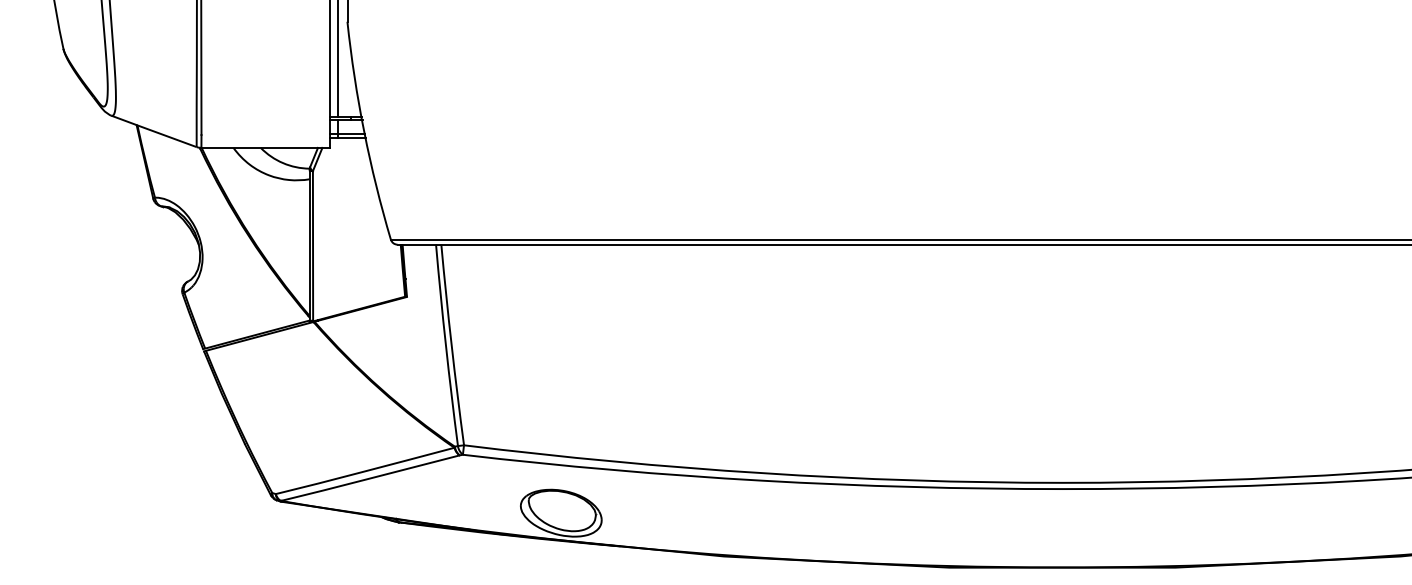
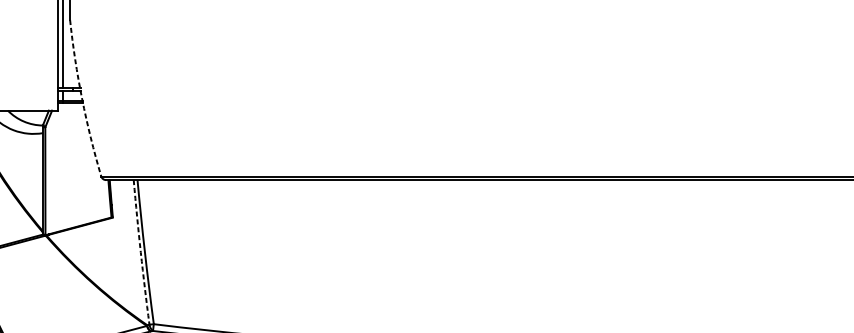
arc: (364, 131) -> (82, 98), solid -> dashed
arc: (445, 345) -> (140, 252), solid -> dashed

